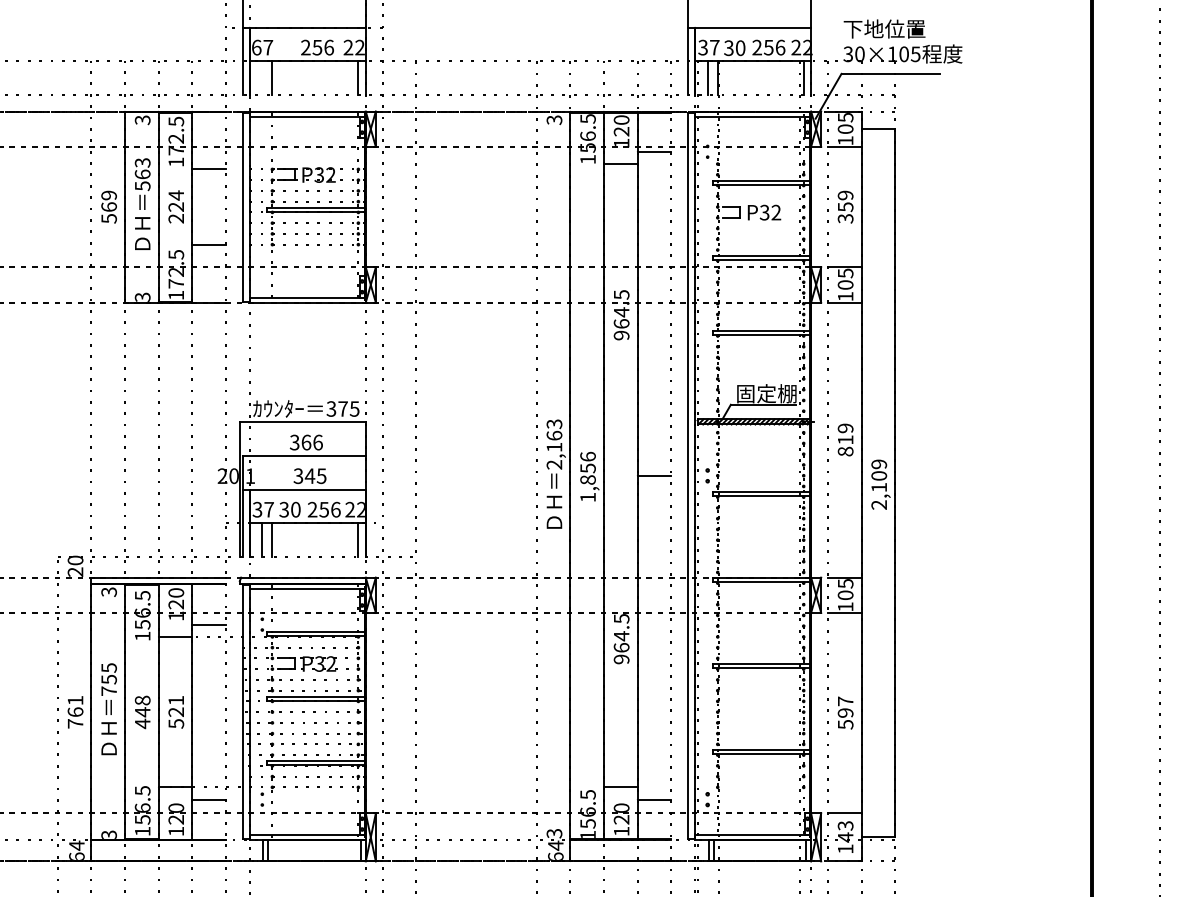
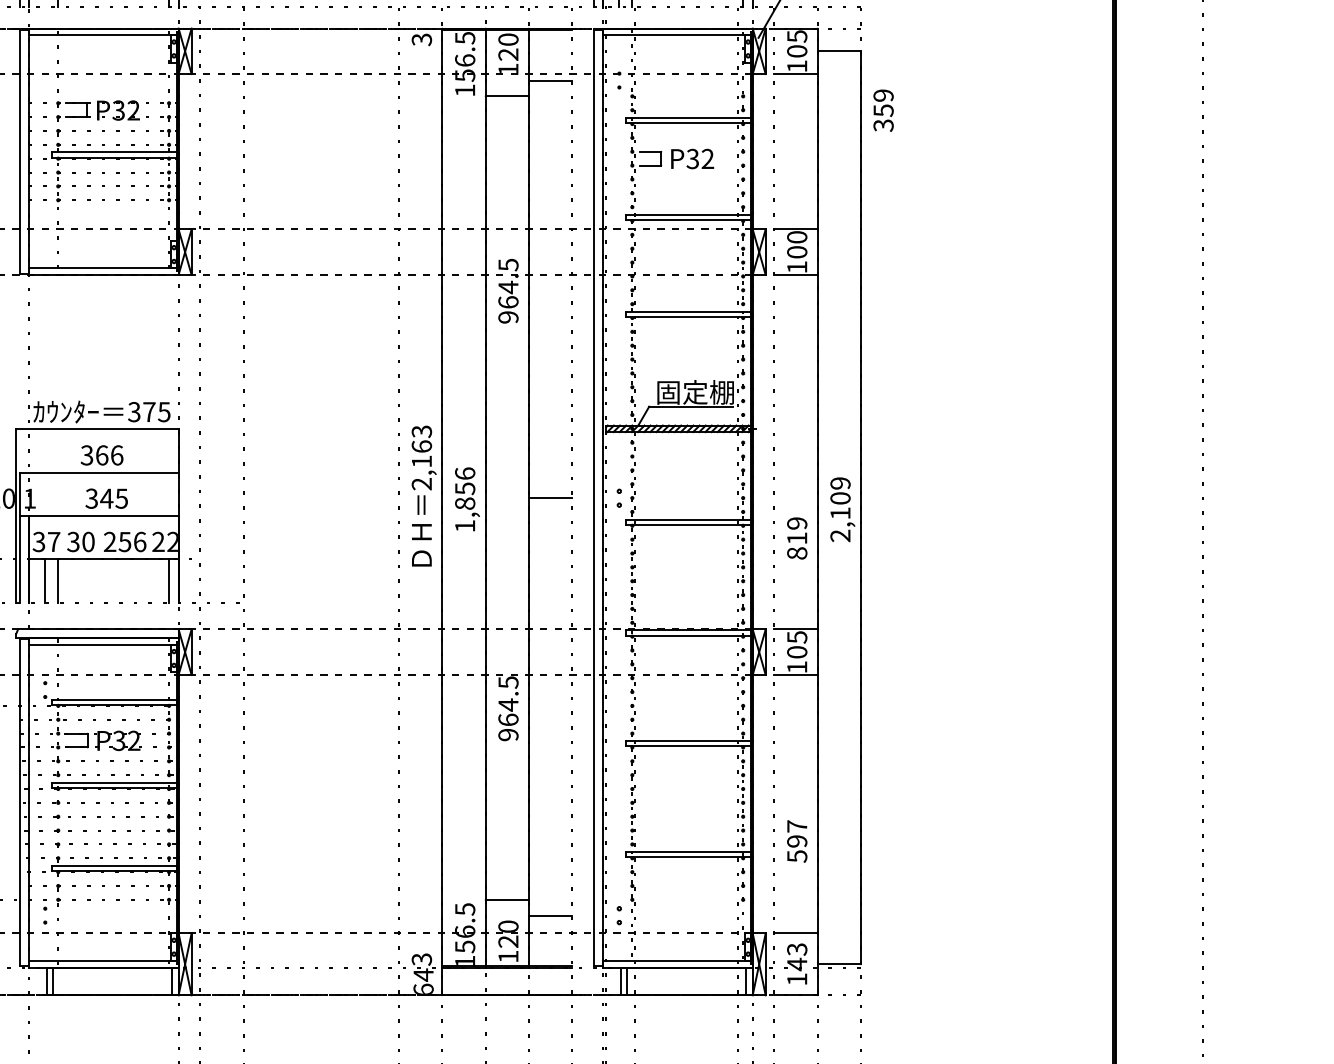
text: (845, 206) -> (883, 109), moved
text: (845, 273) -> (797, 237), 105 -> 100
text: (845, 439) -> (797, 537), moved
text: (845, 712) -> (797, 840), moved

